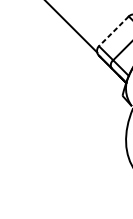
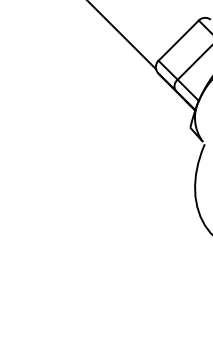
line: (113, 31) -> (178, 41), dashed -> solid

